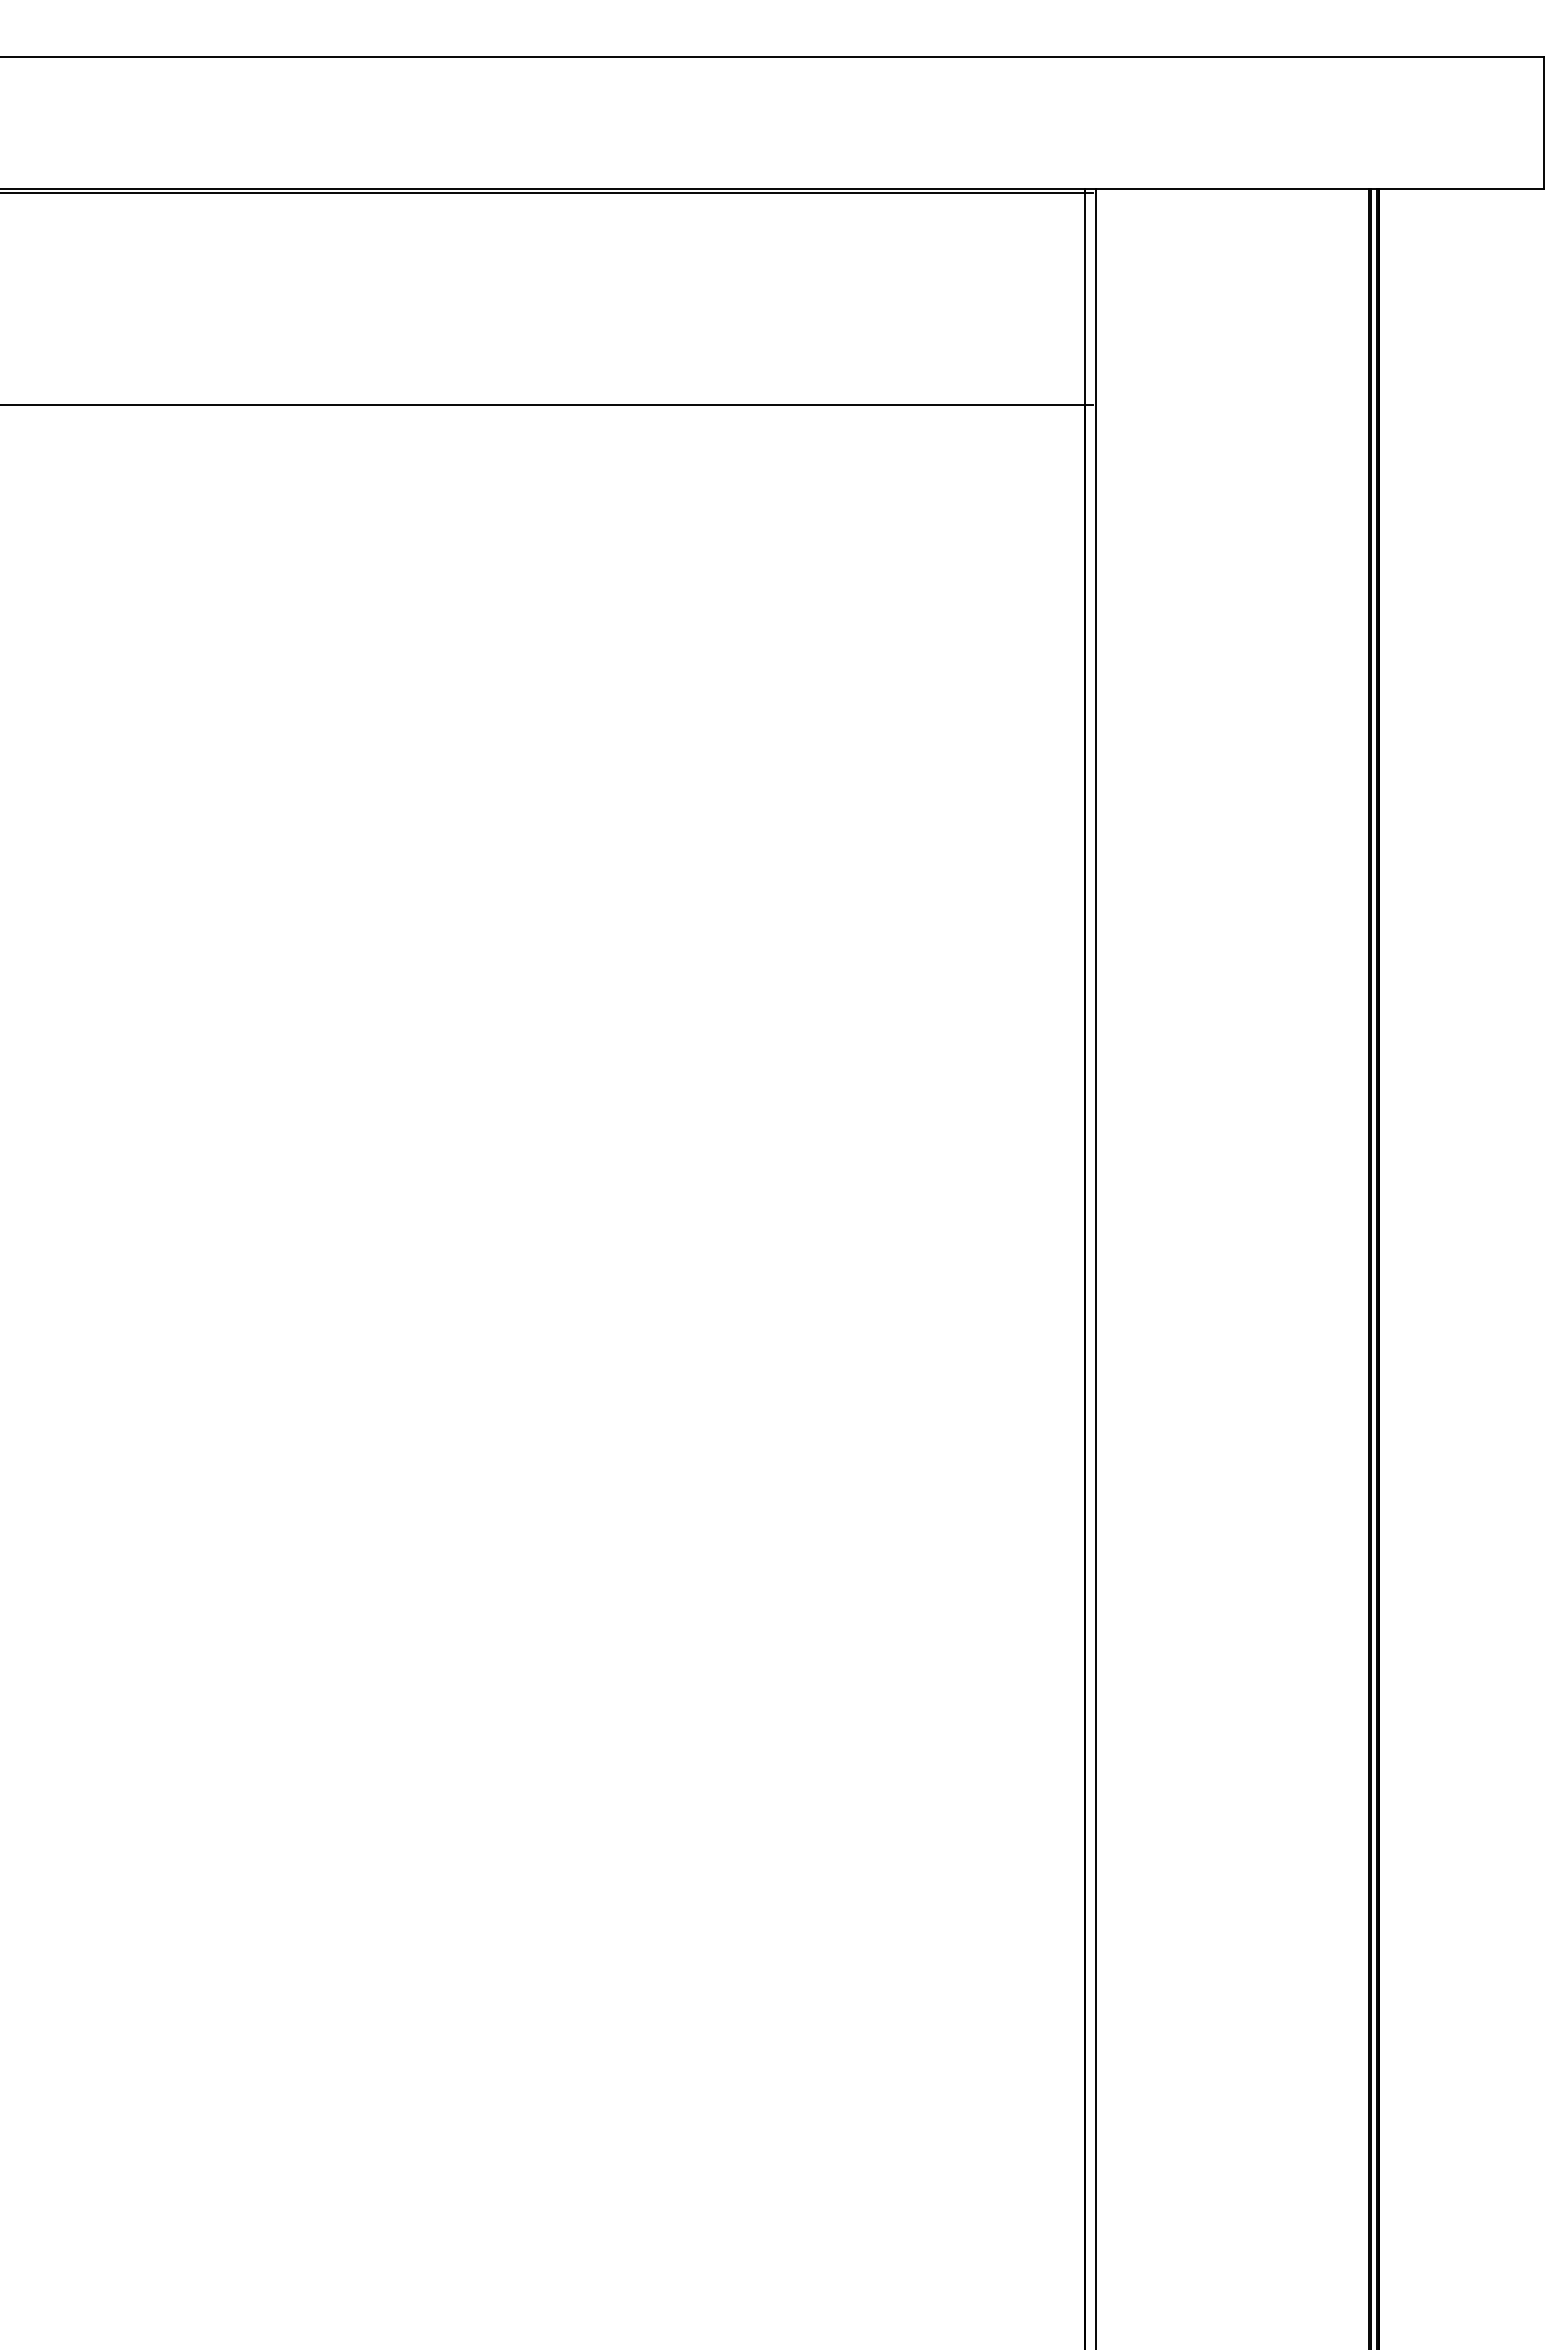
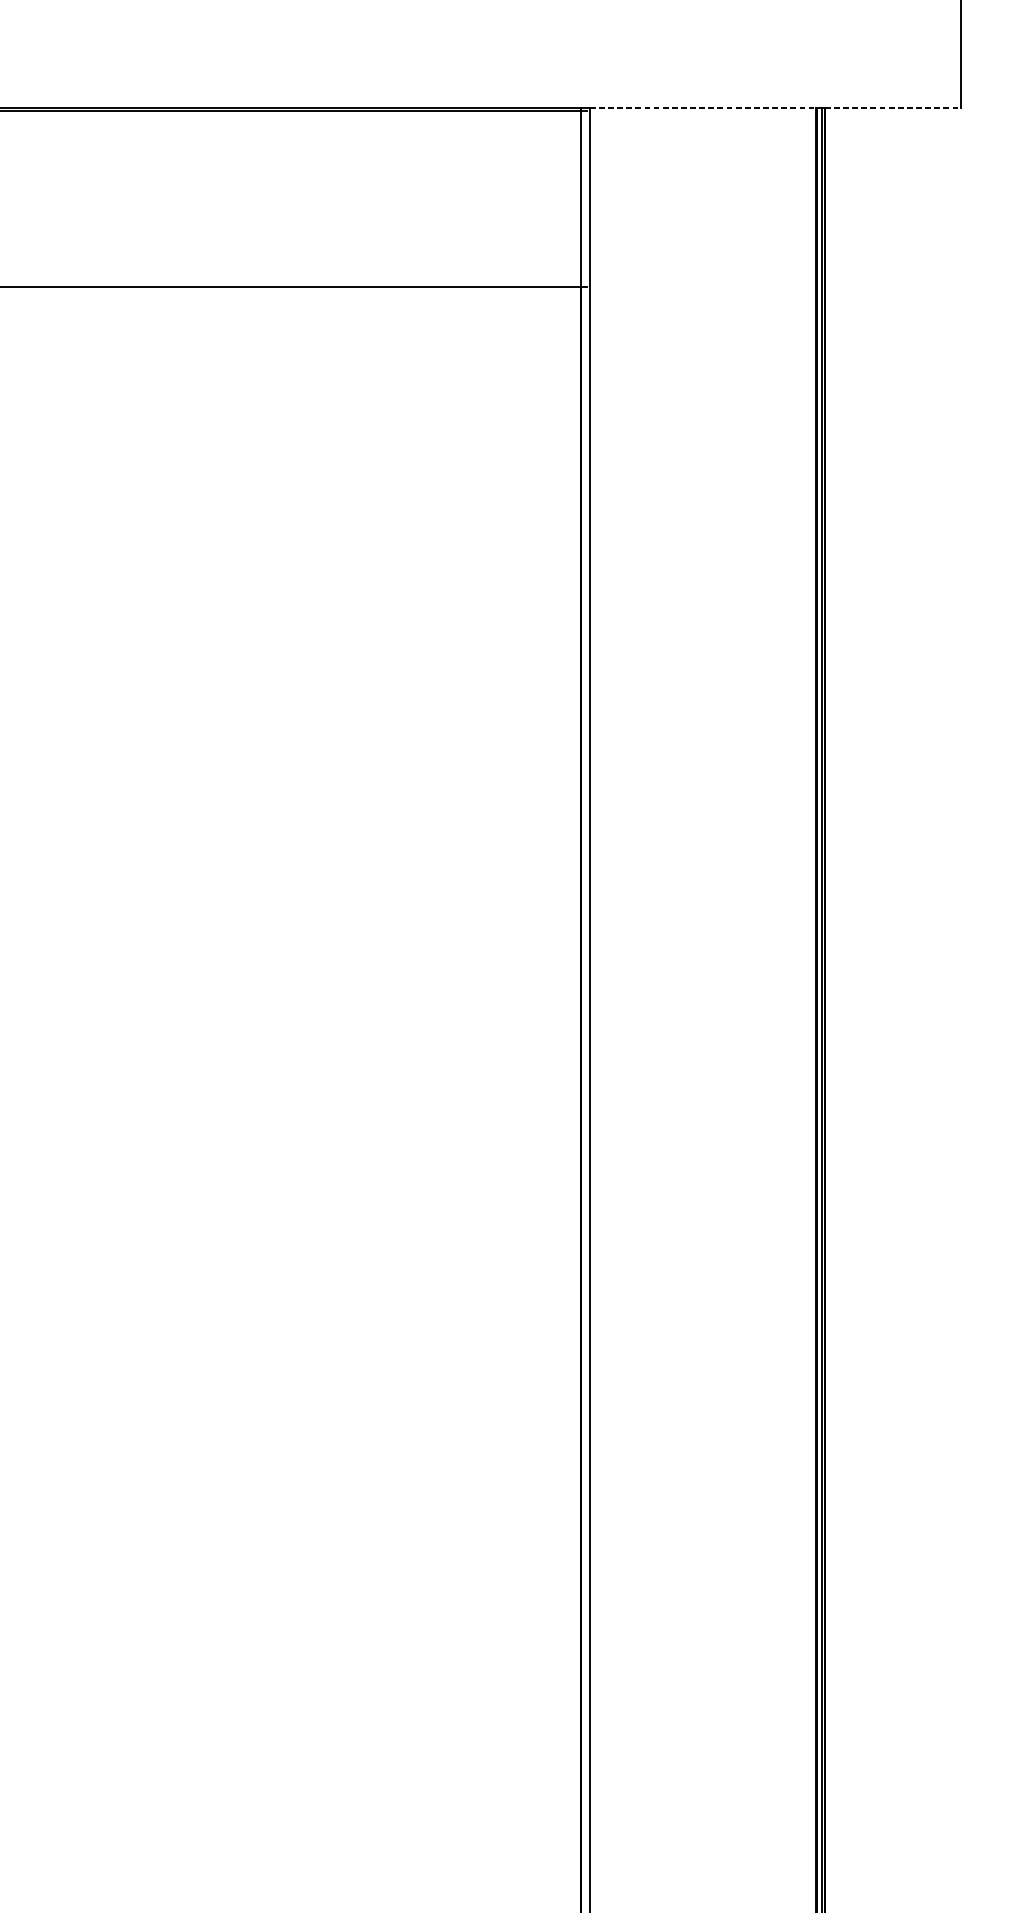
line: (1232, 189) -> (703, 108), solid -> dashed
line: (1461, 189) -> (892, 108), solid -> dashed

